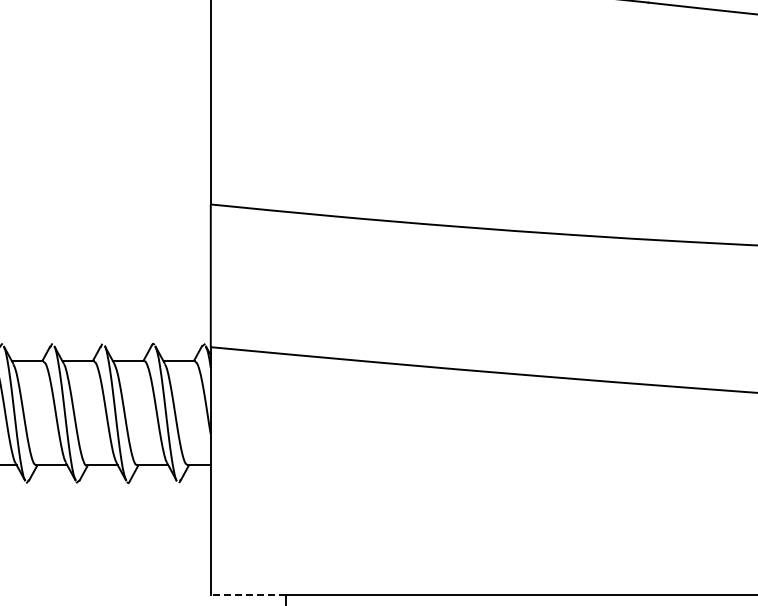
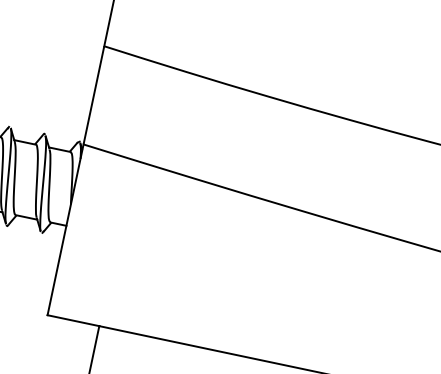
line: (248, 595) -> (73, 320), dashed -> solid

